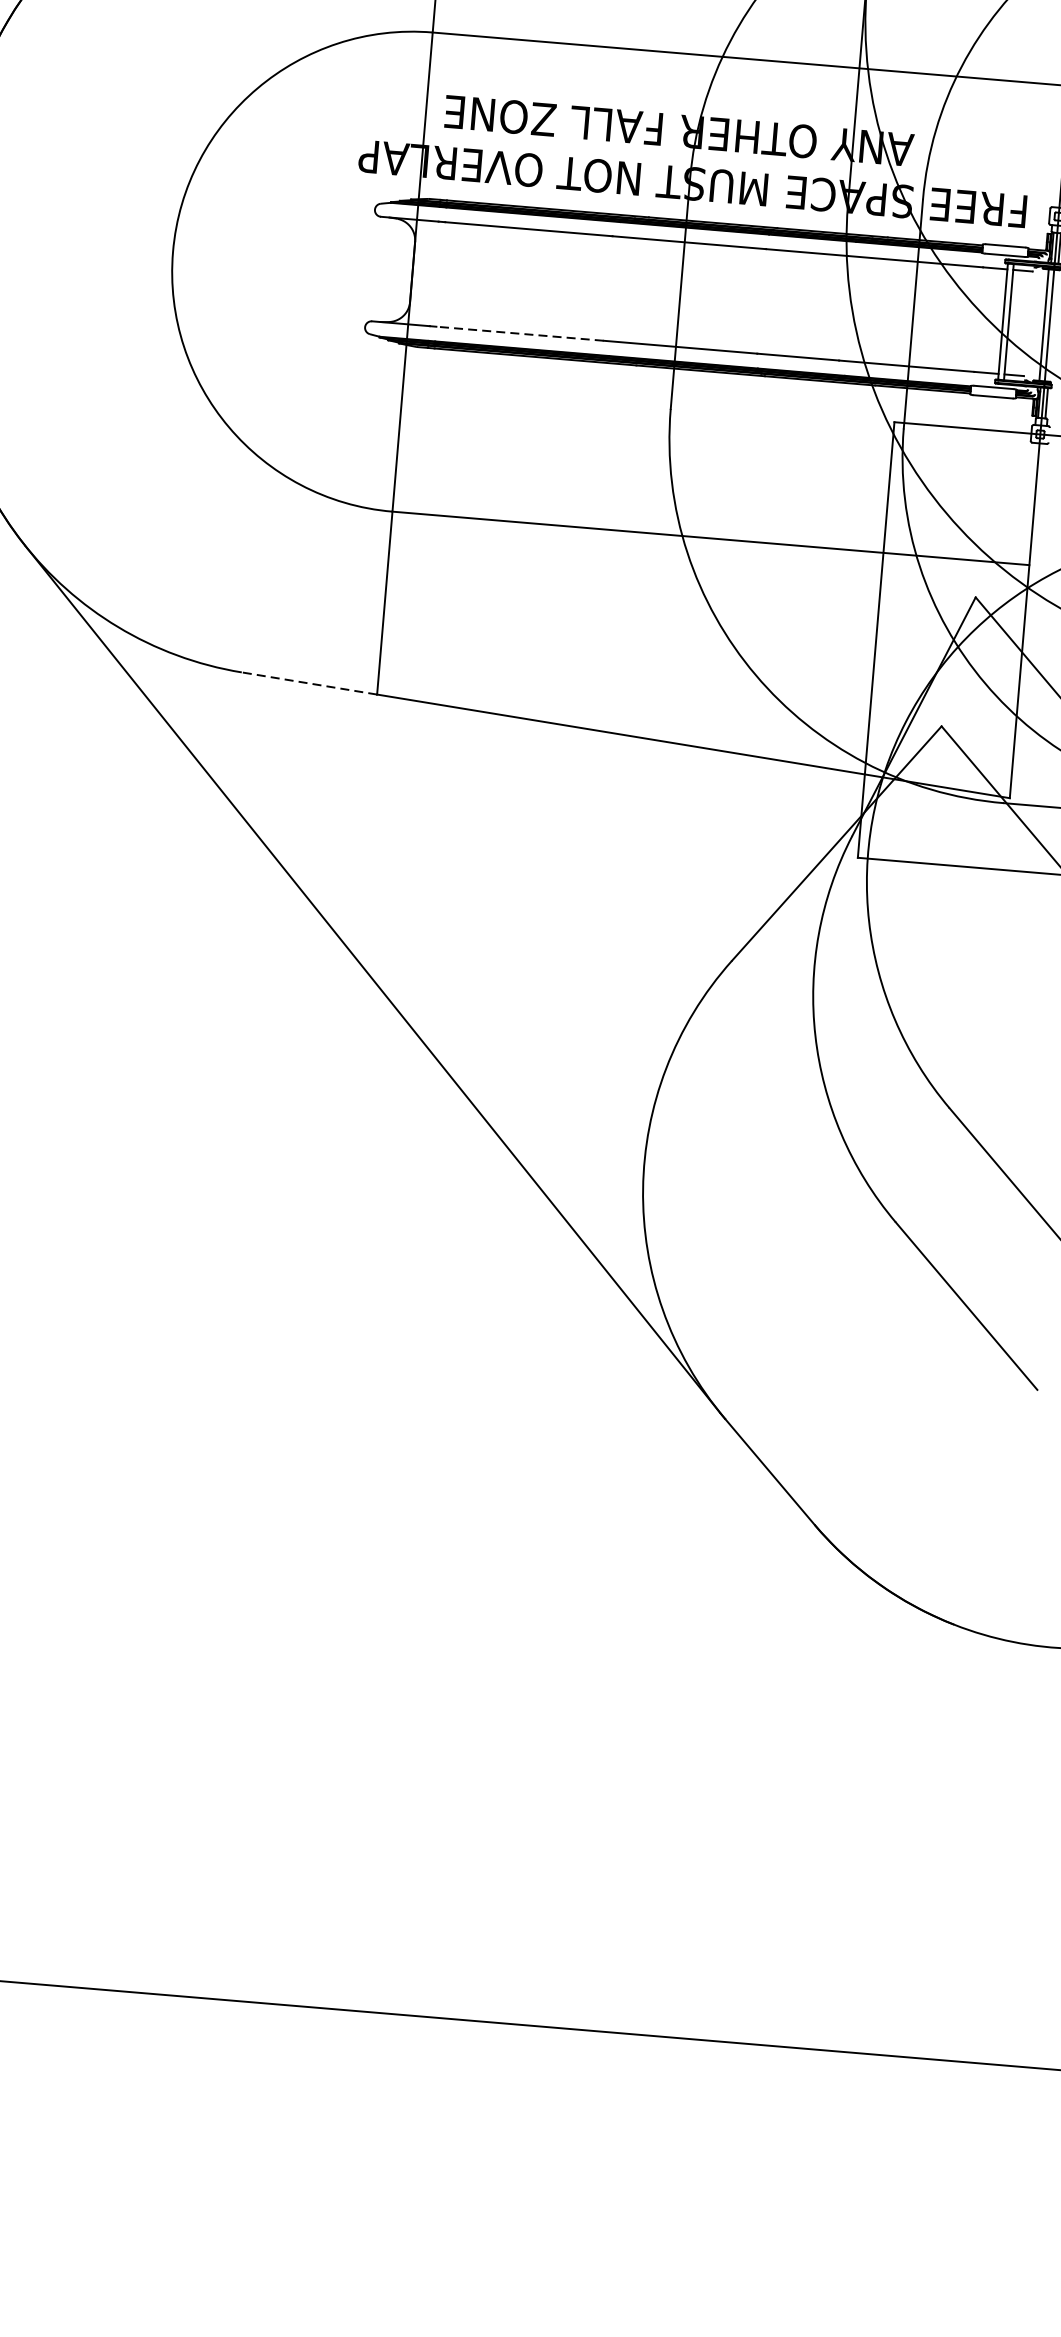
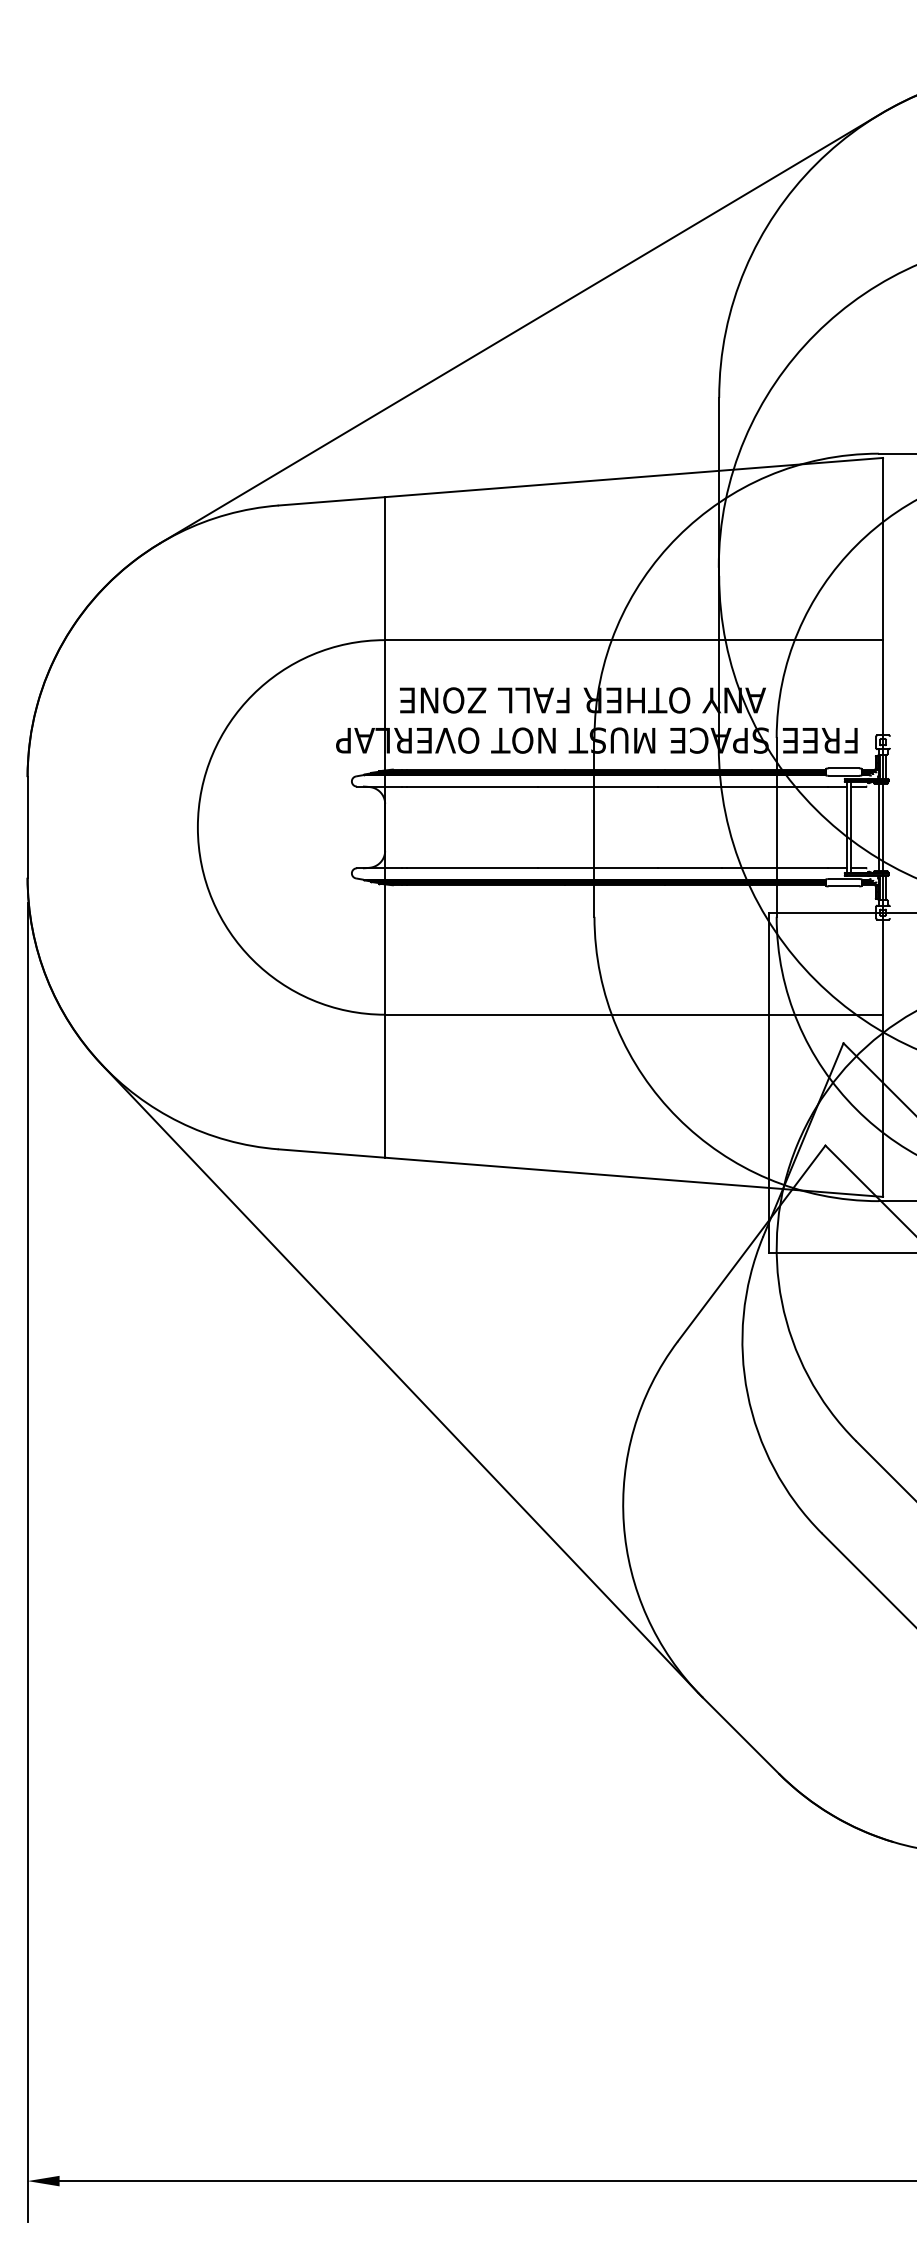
line: (519, 334) -> (472, 868), dashed -> solid
line: (308, 683) -> (331, 1153), dashed -> solid

